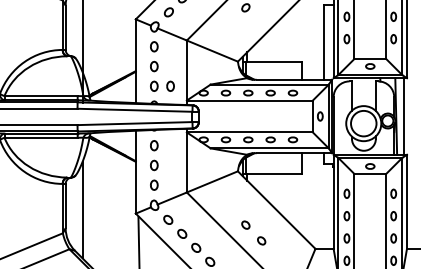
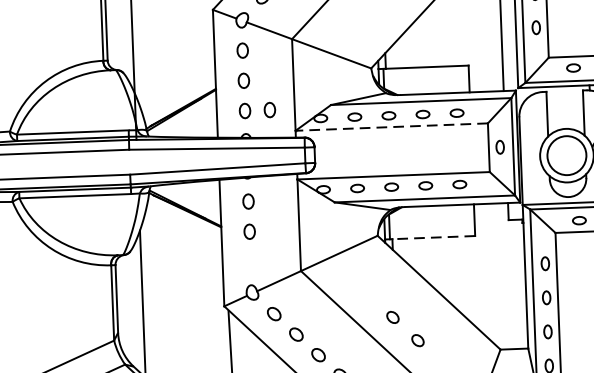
line: (249, 100) -> (391, 127), solid -> dashed
line: (274, 173) -> (433, 236), solid -> dashed
part: (154, 184) -> (251, 260), removed

